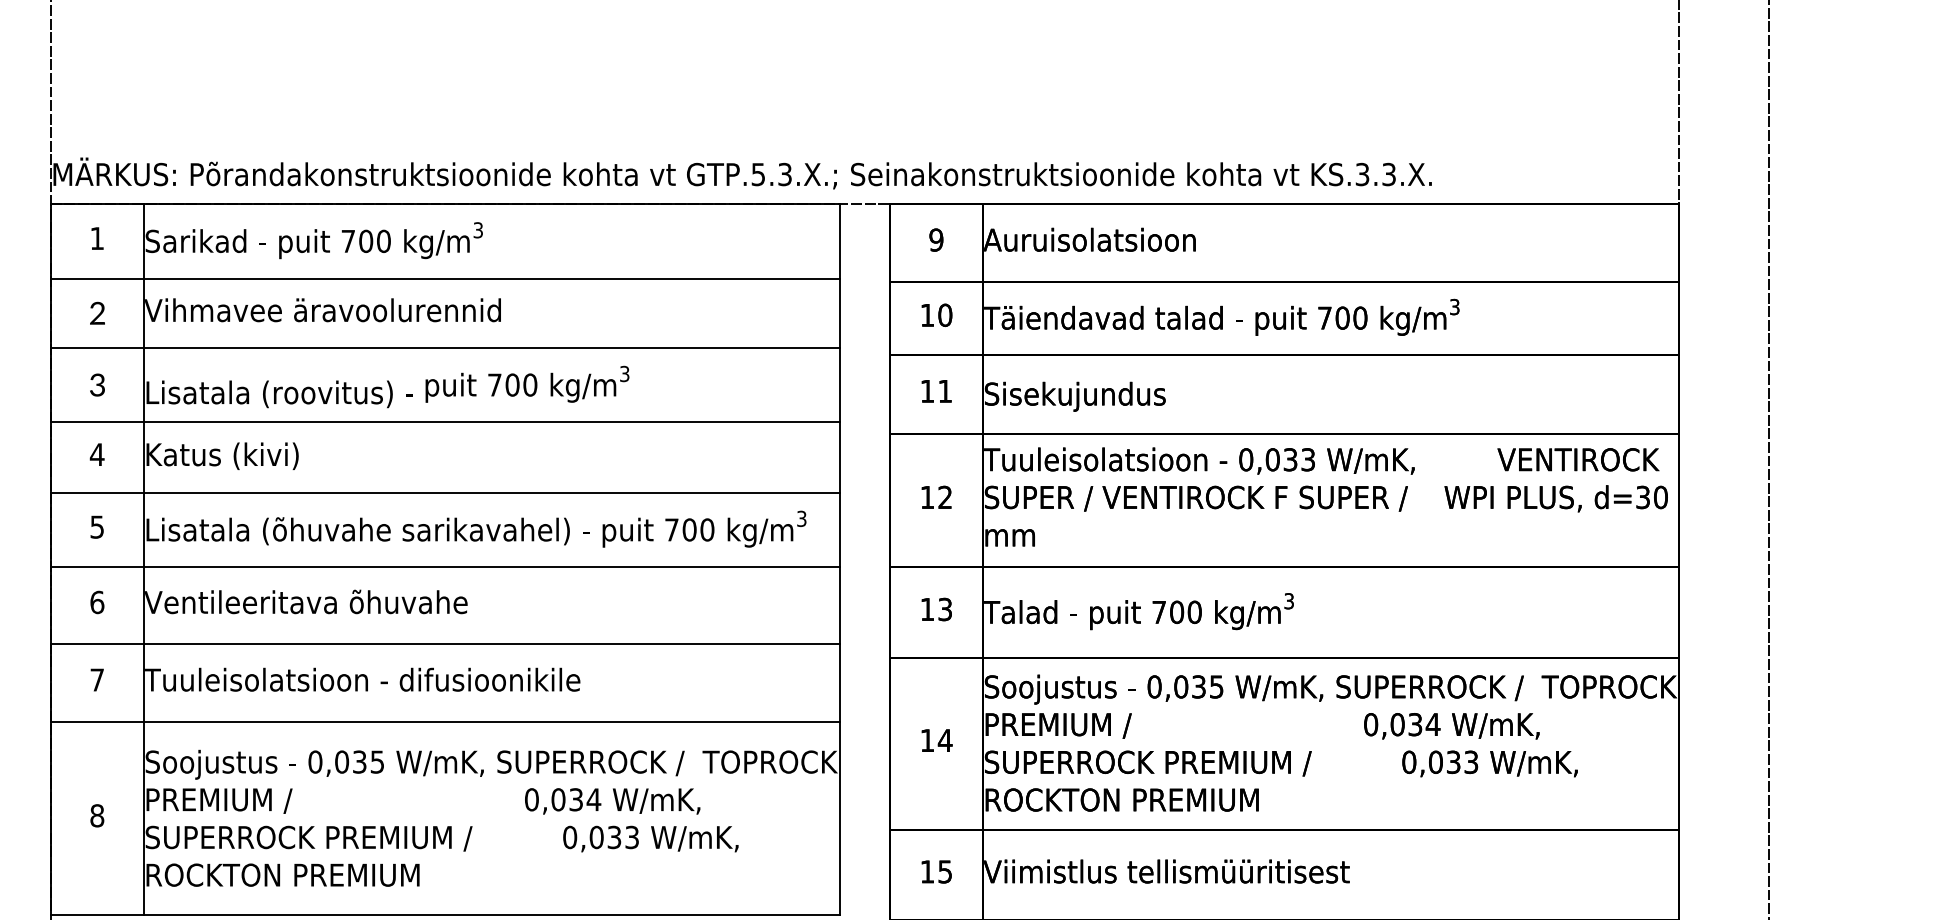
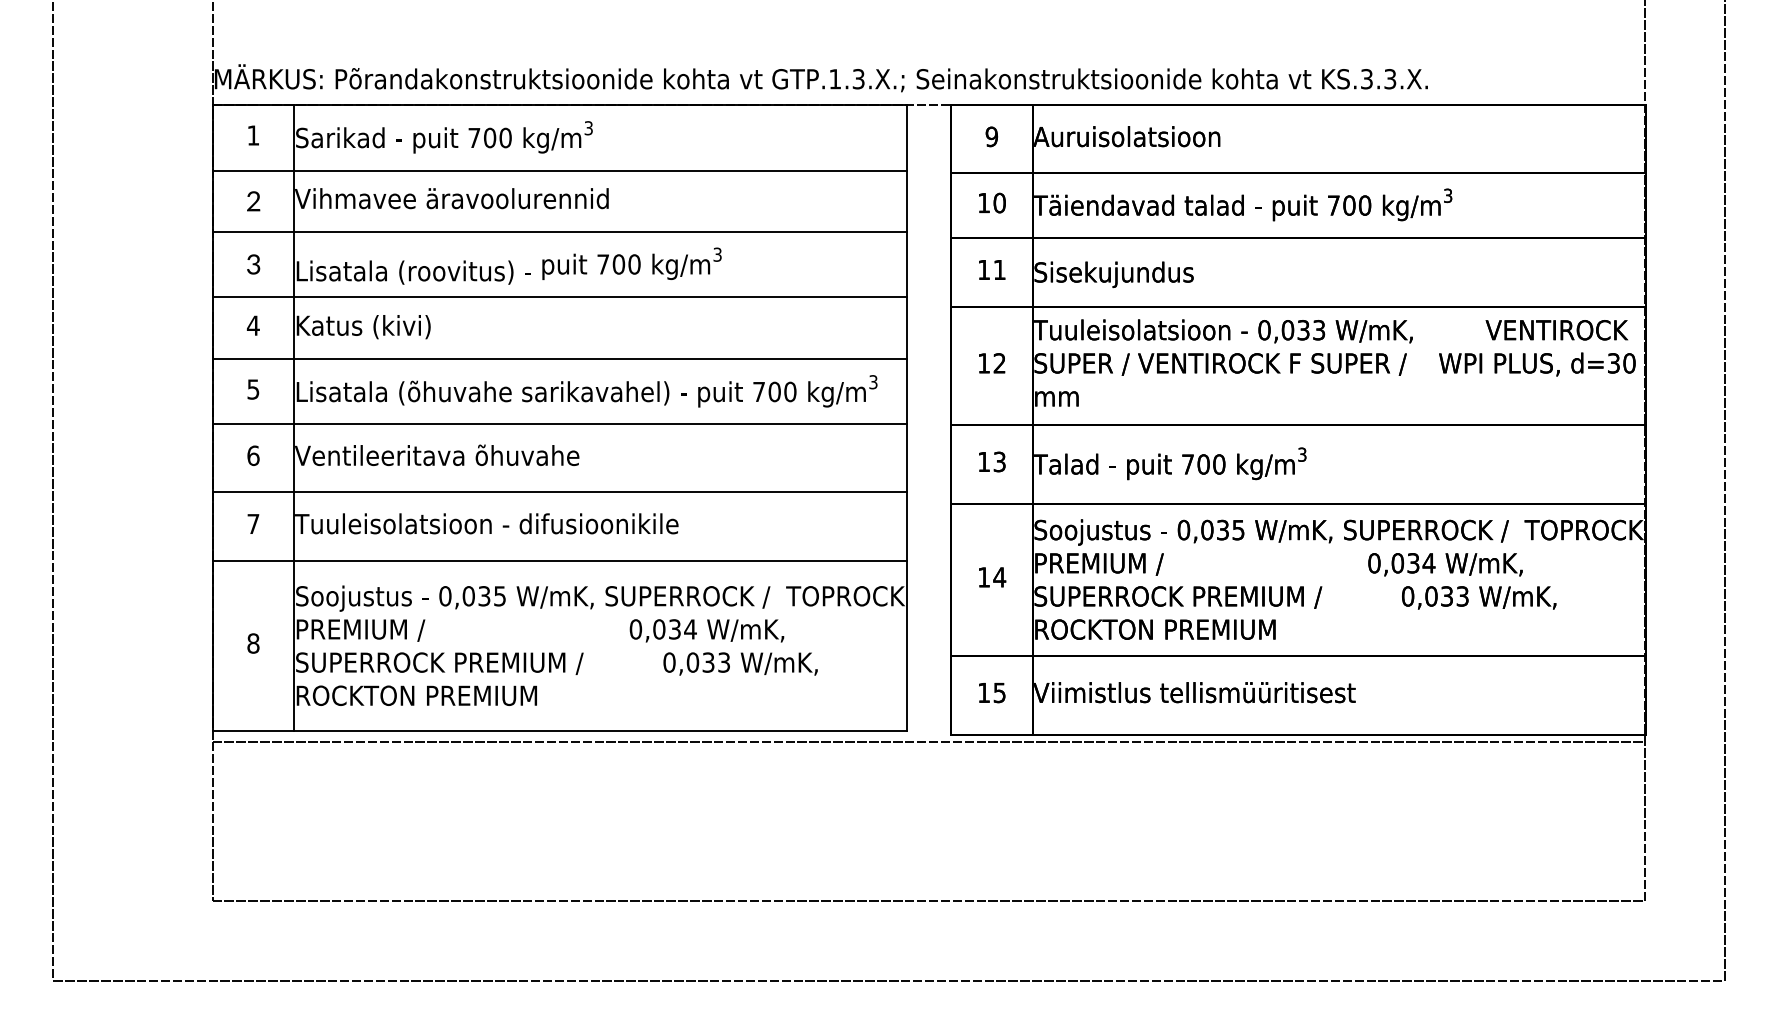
text: (757, 174) -> (834, 79), GTP.5.3.X.; -> GTP.1.3.X.;

